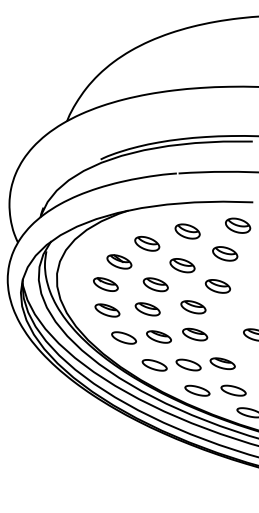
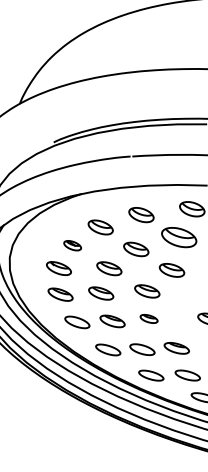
part: (225, 253) -> (179, 237), size x1.4
part: (119, 261) -> (72, 245), size x0.7
part: (195, 334) -> (149, 318), size x0.7

